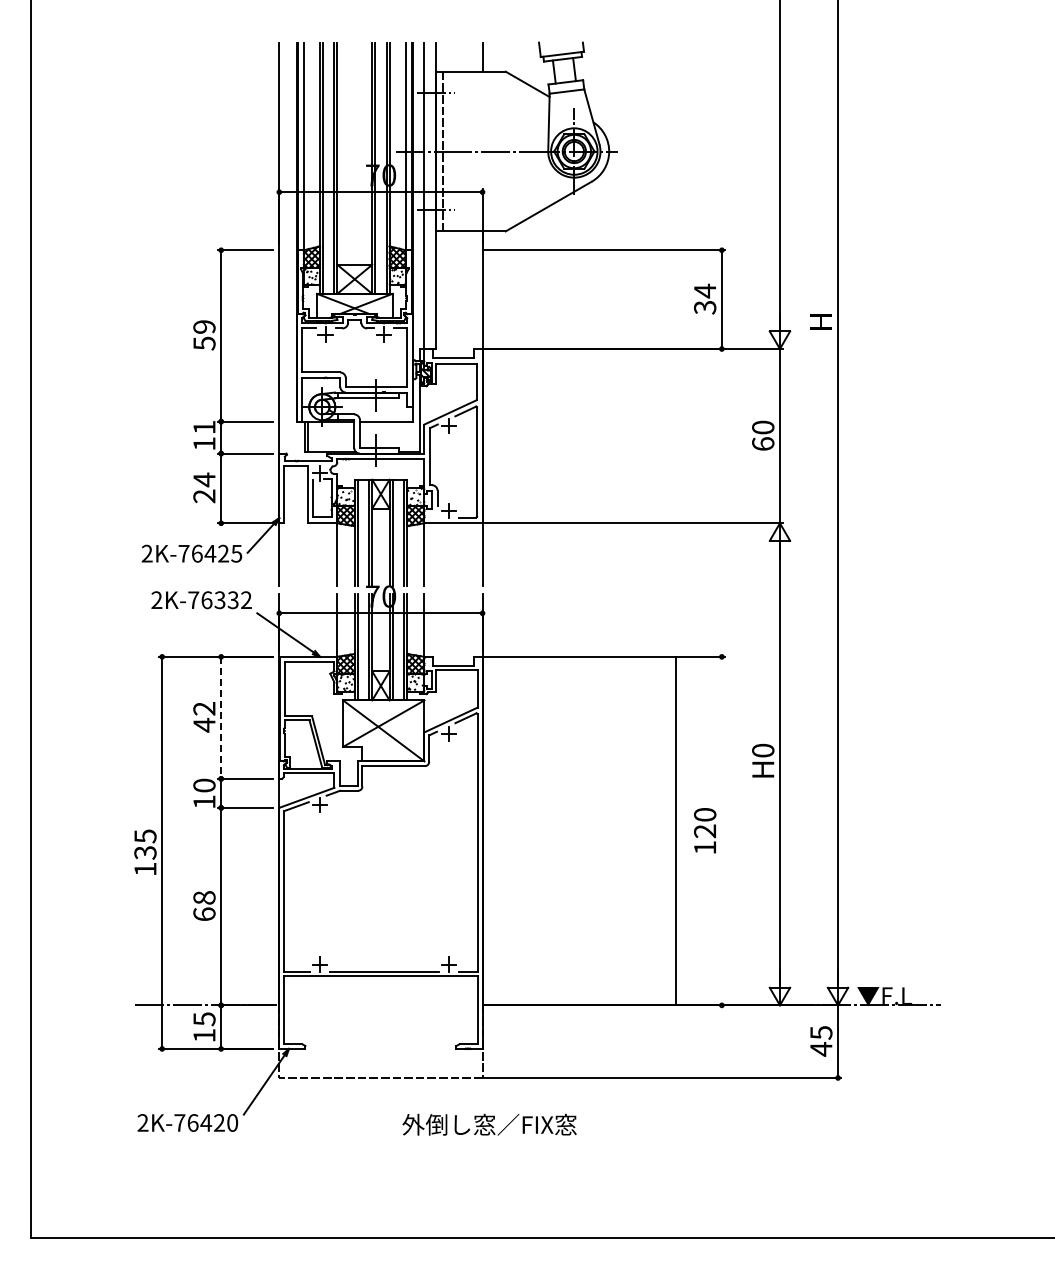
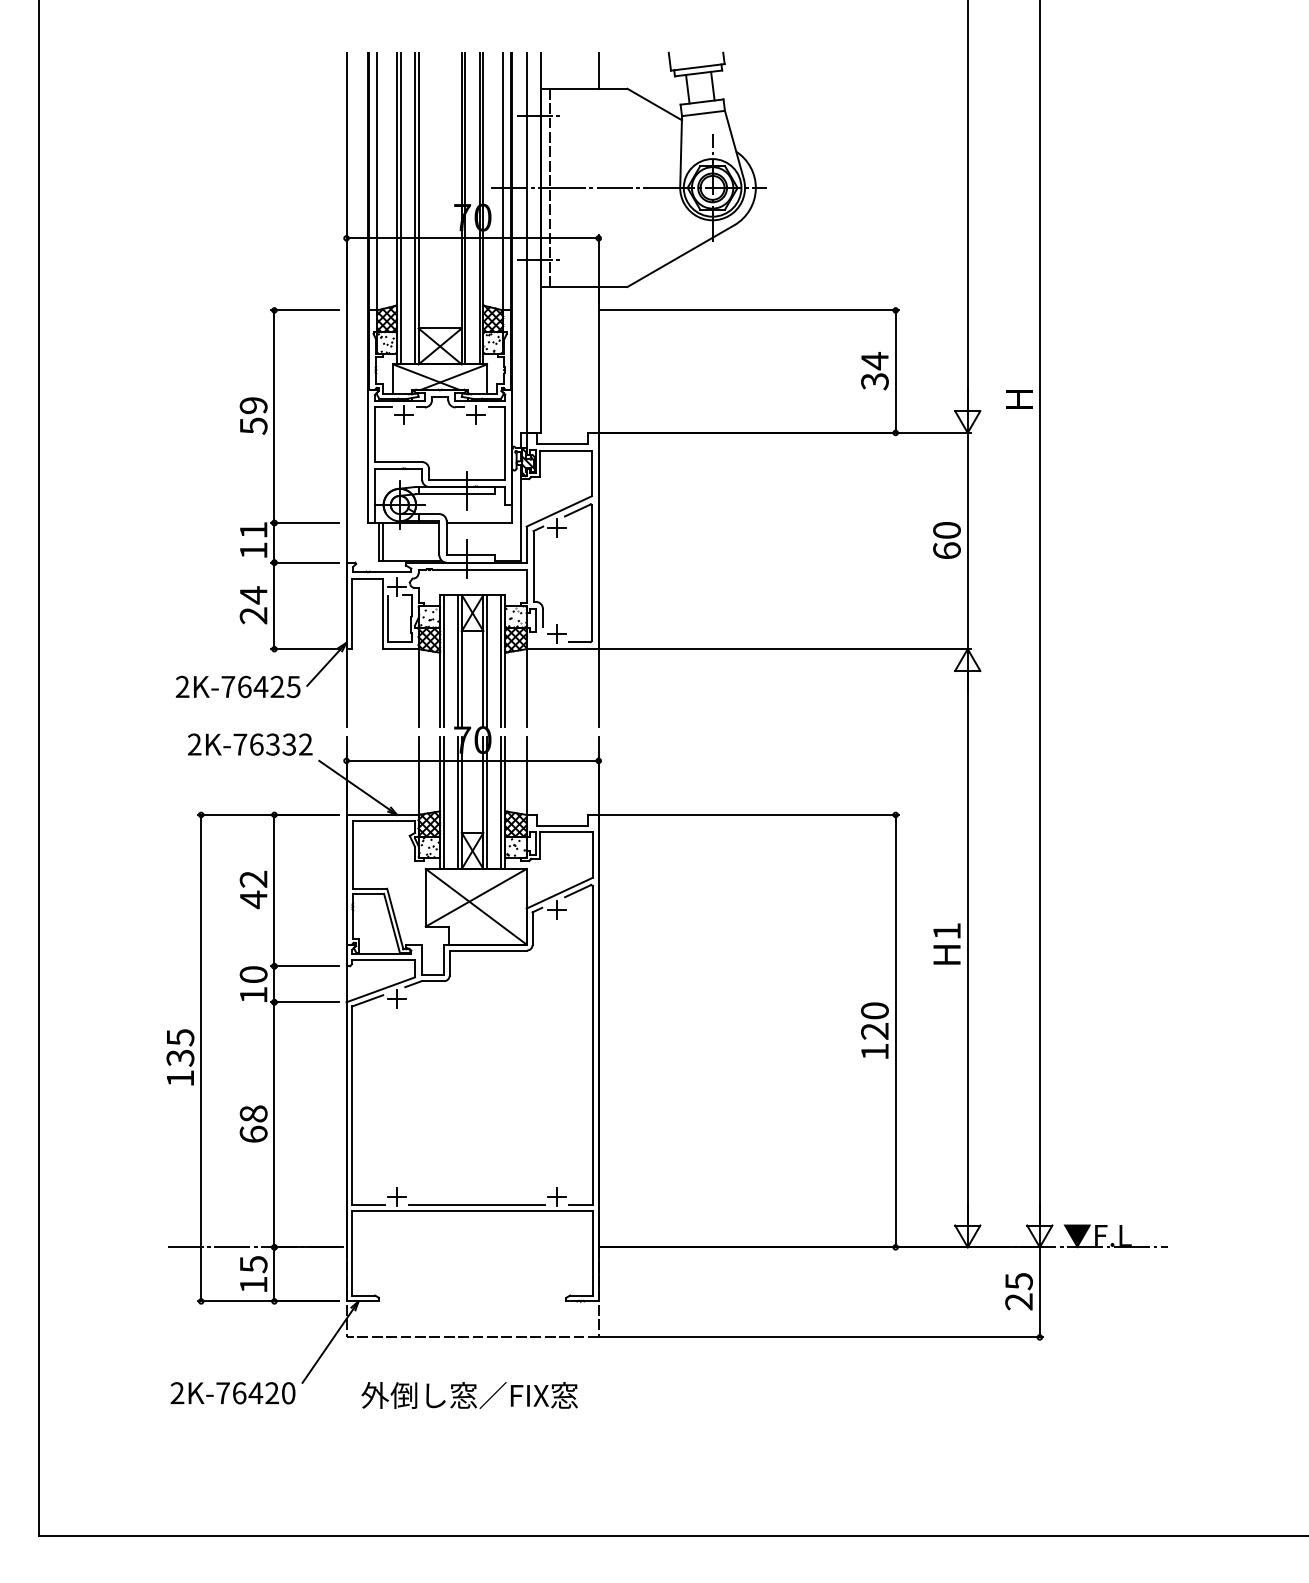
line: (221, 717) -> (274, 890), dashed -> solid
text: (763, 750) -> (947, 931), H0 -> H1
line: (675, 830) -> (895, 1030), moved
text: (821, 1049) -> (1019, 1302), 45 -> 25
text: (489, 1124) -> (469, 1395), moved

